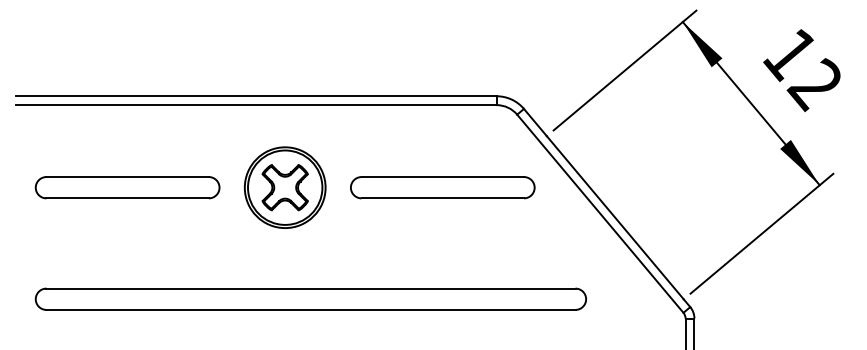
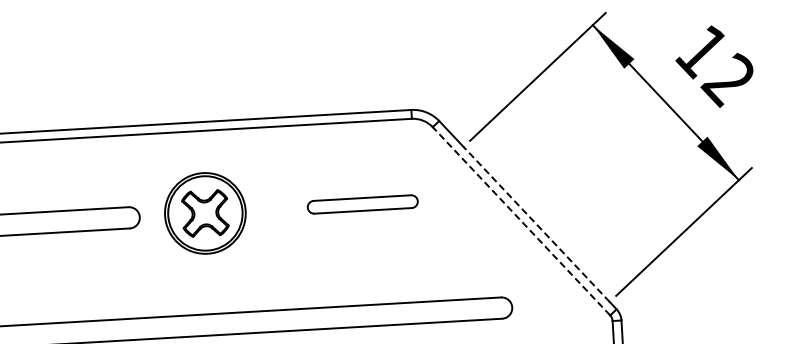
part: (442, 187) -> (362, 204), size x0.6
line: (600, 213) -> (521, 221), solid -> dashed
line: (615, 217) -> (536, 224), solid -> dashed

